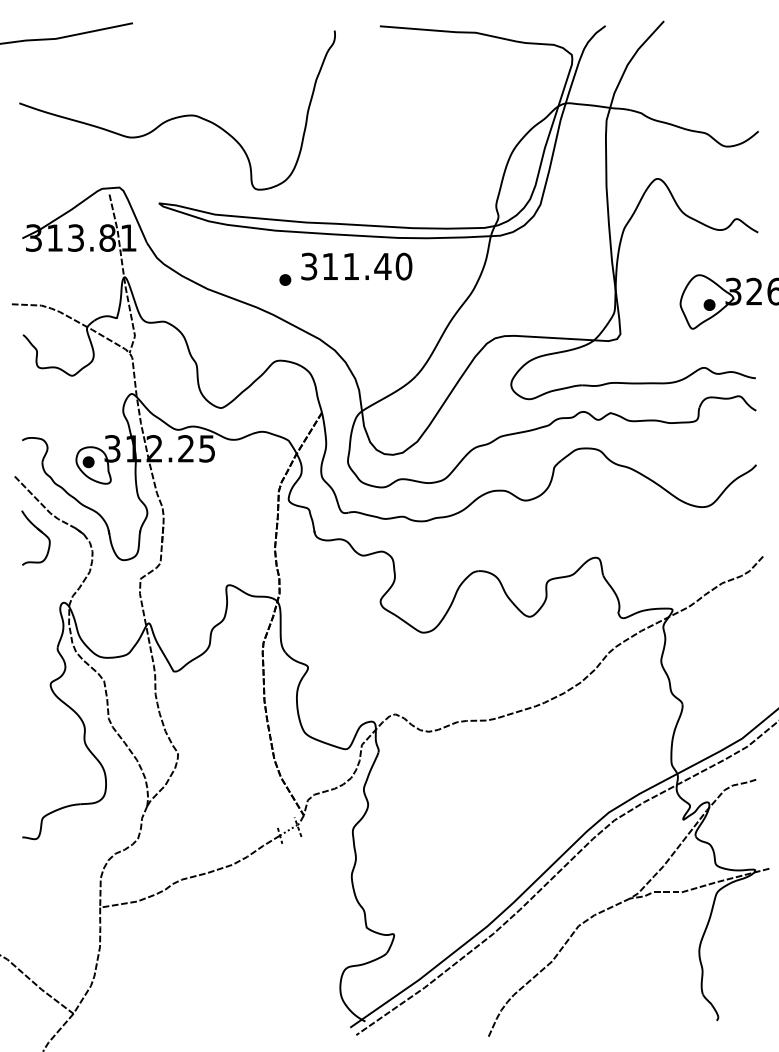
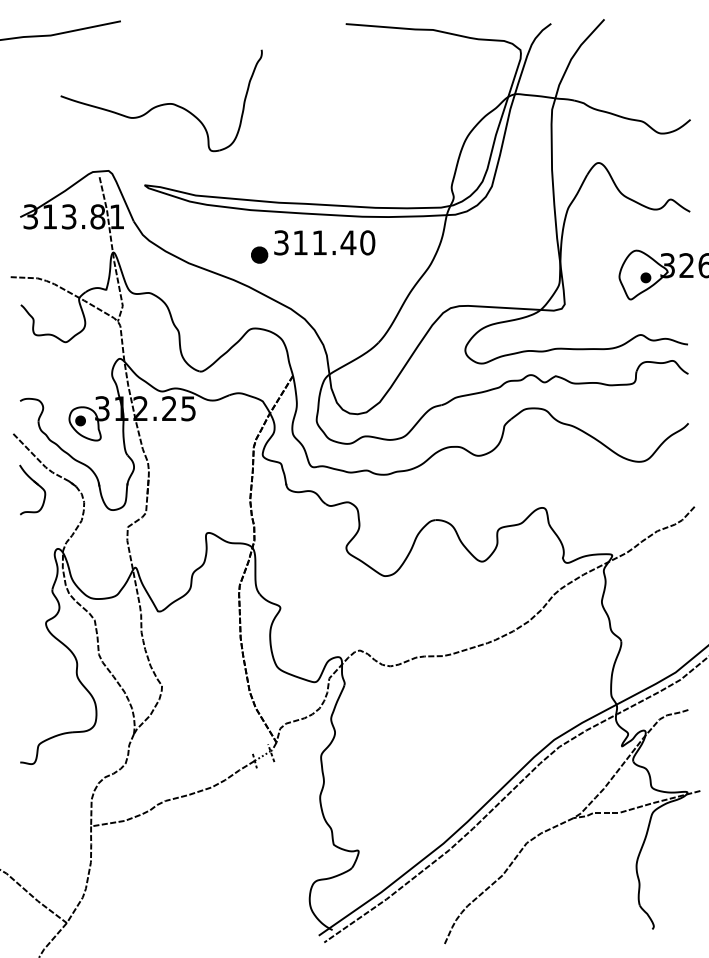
part: (177, 110) -> (161, 100), size x0.7
part: (285, 279) -> (259, 254), size x1.6

